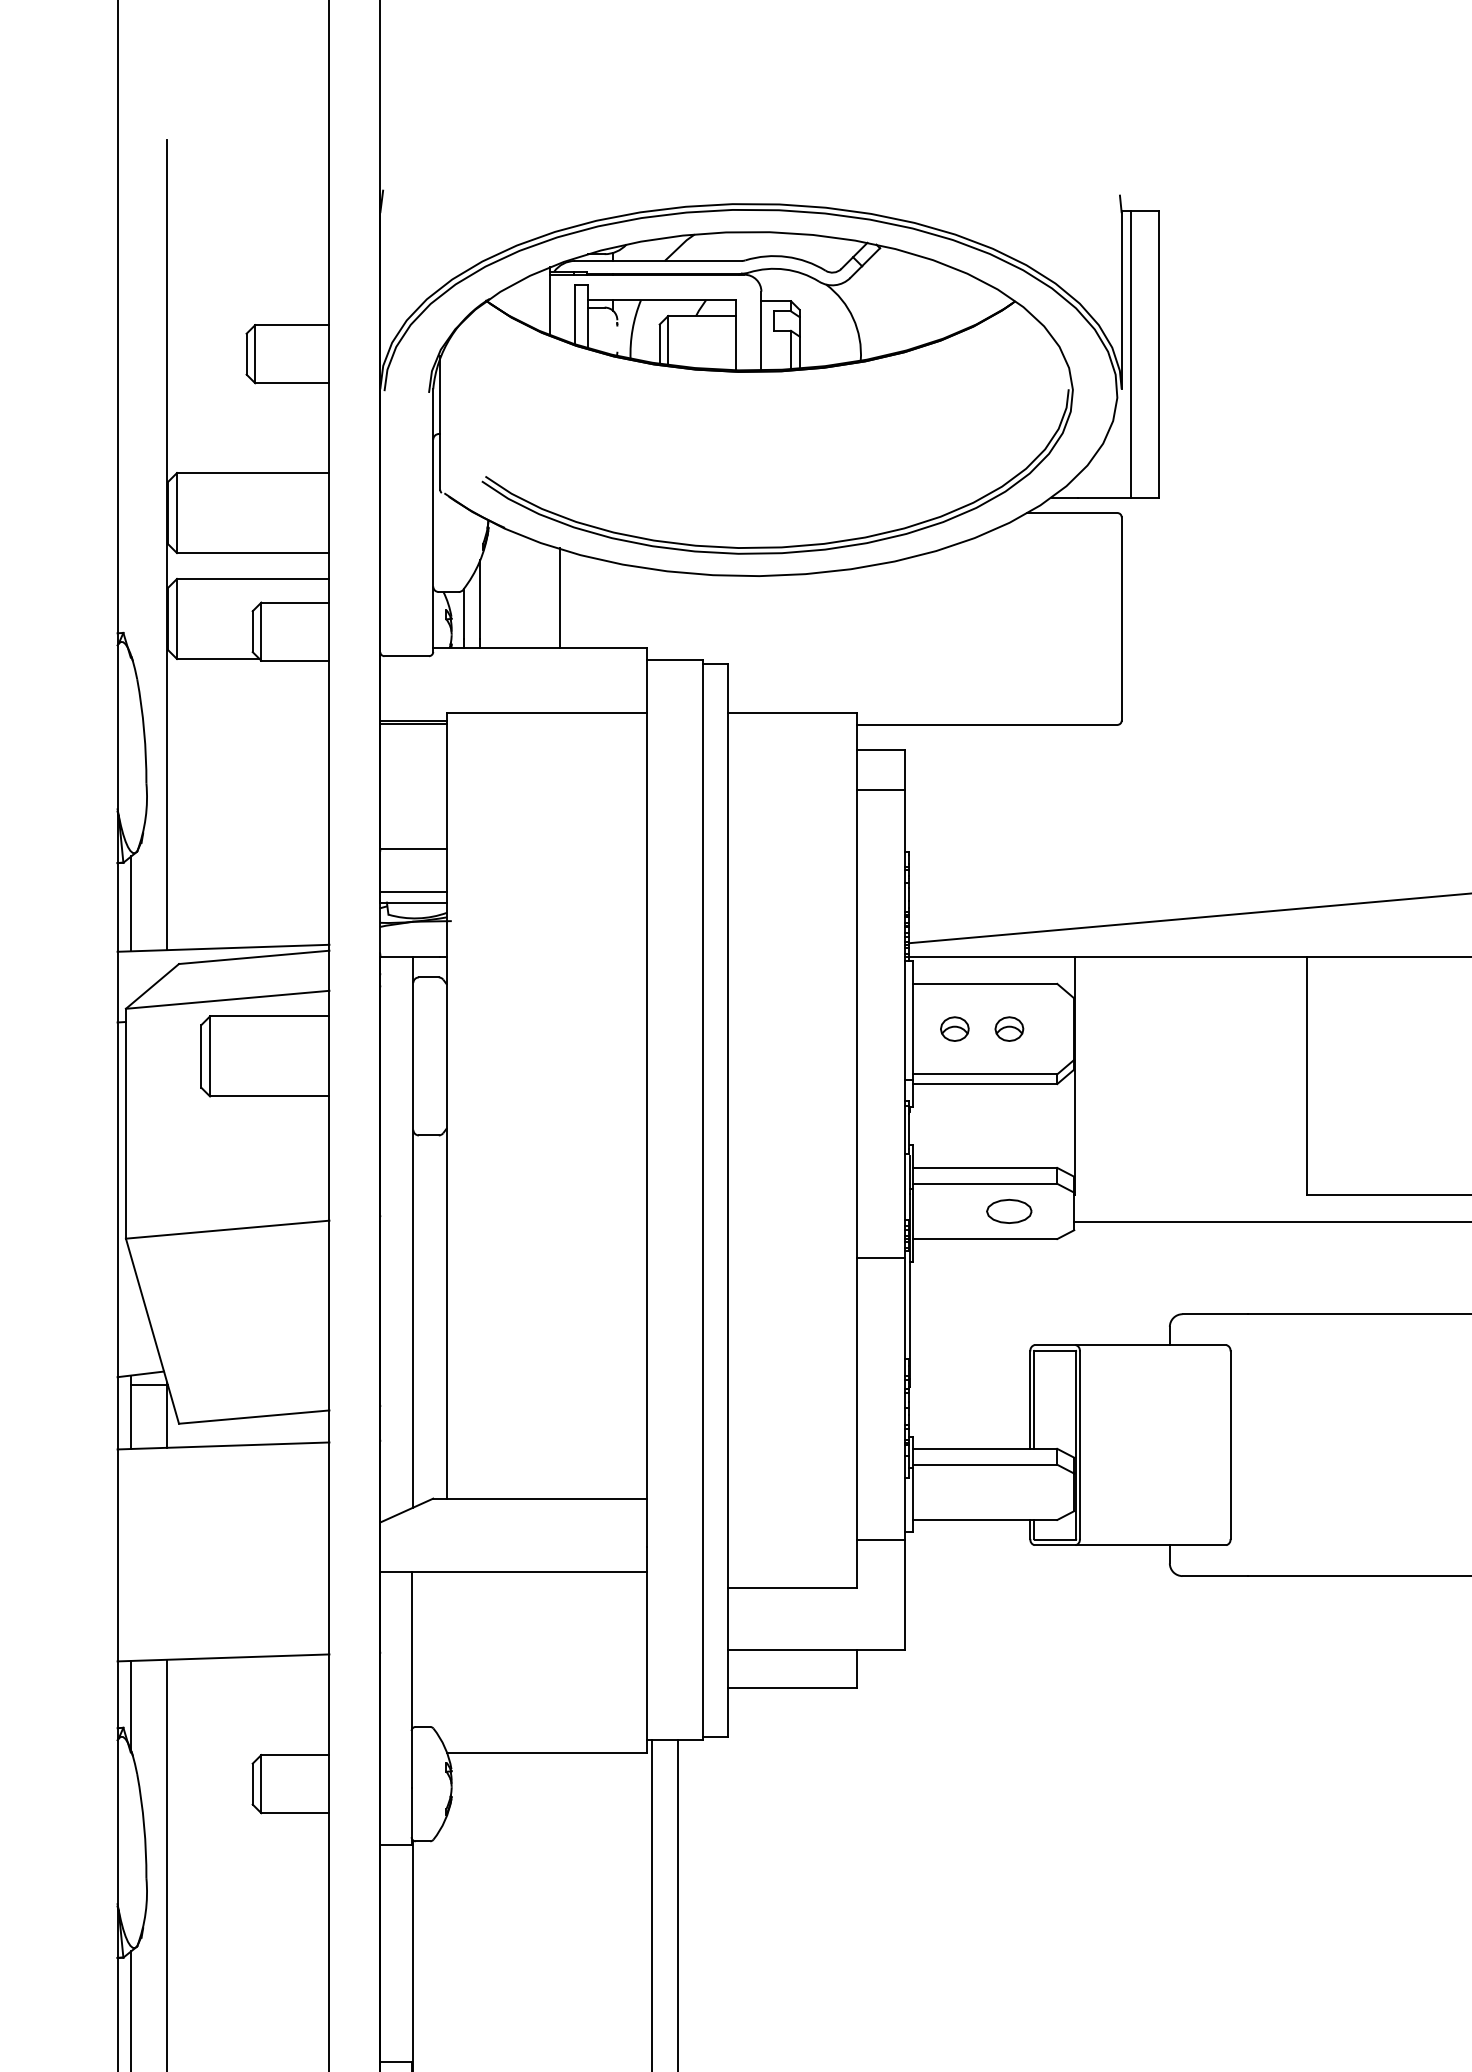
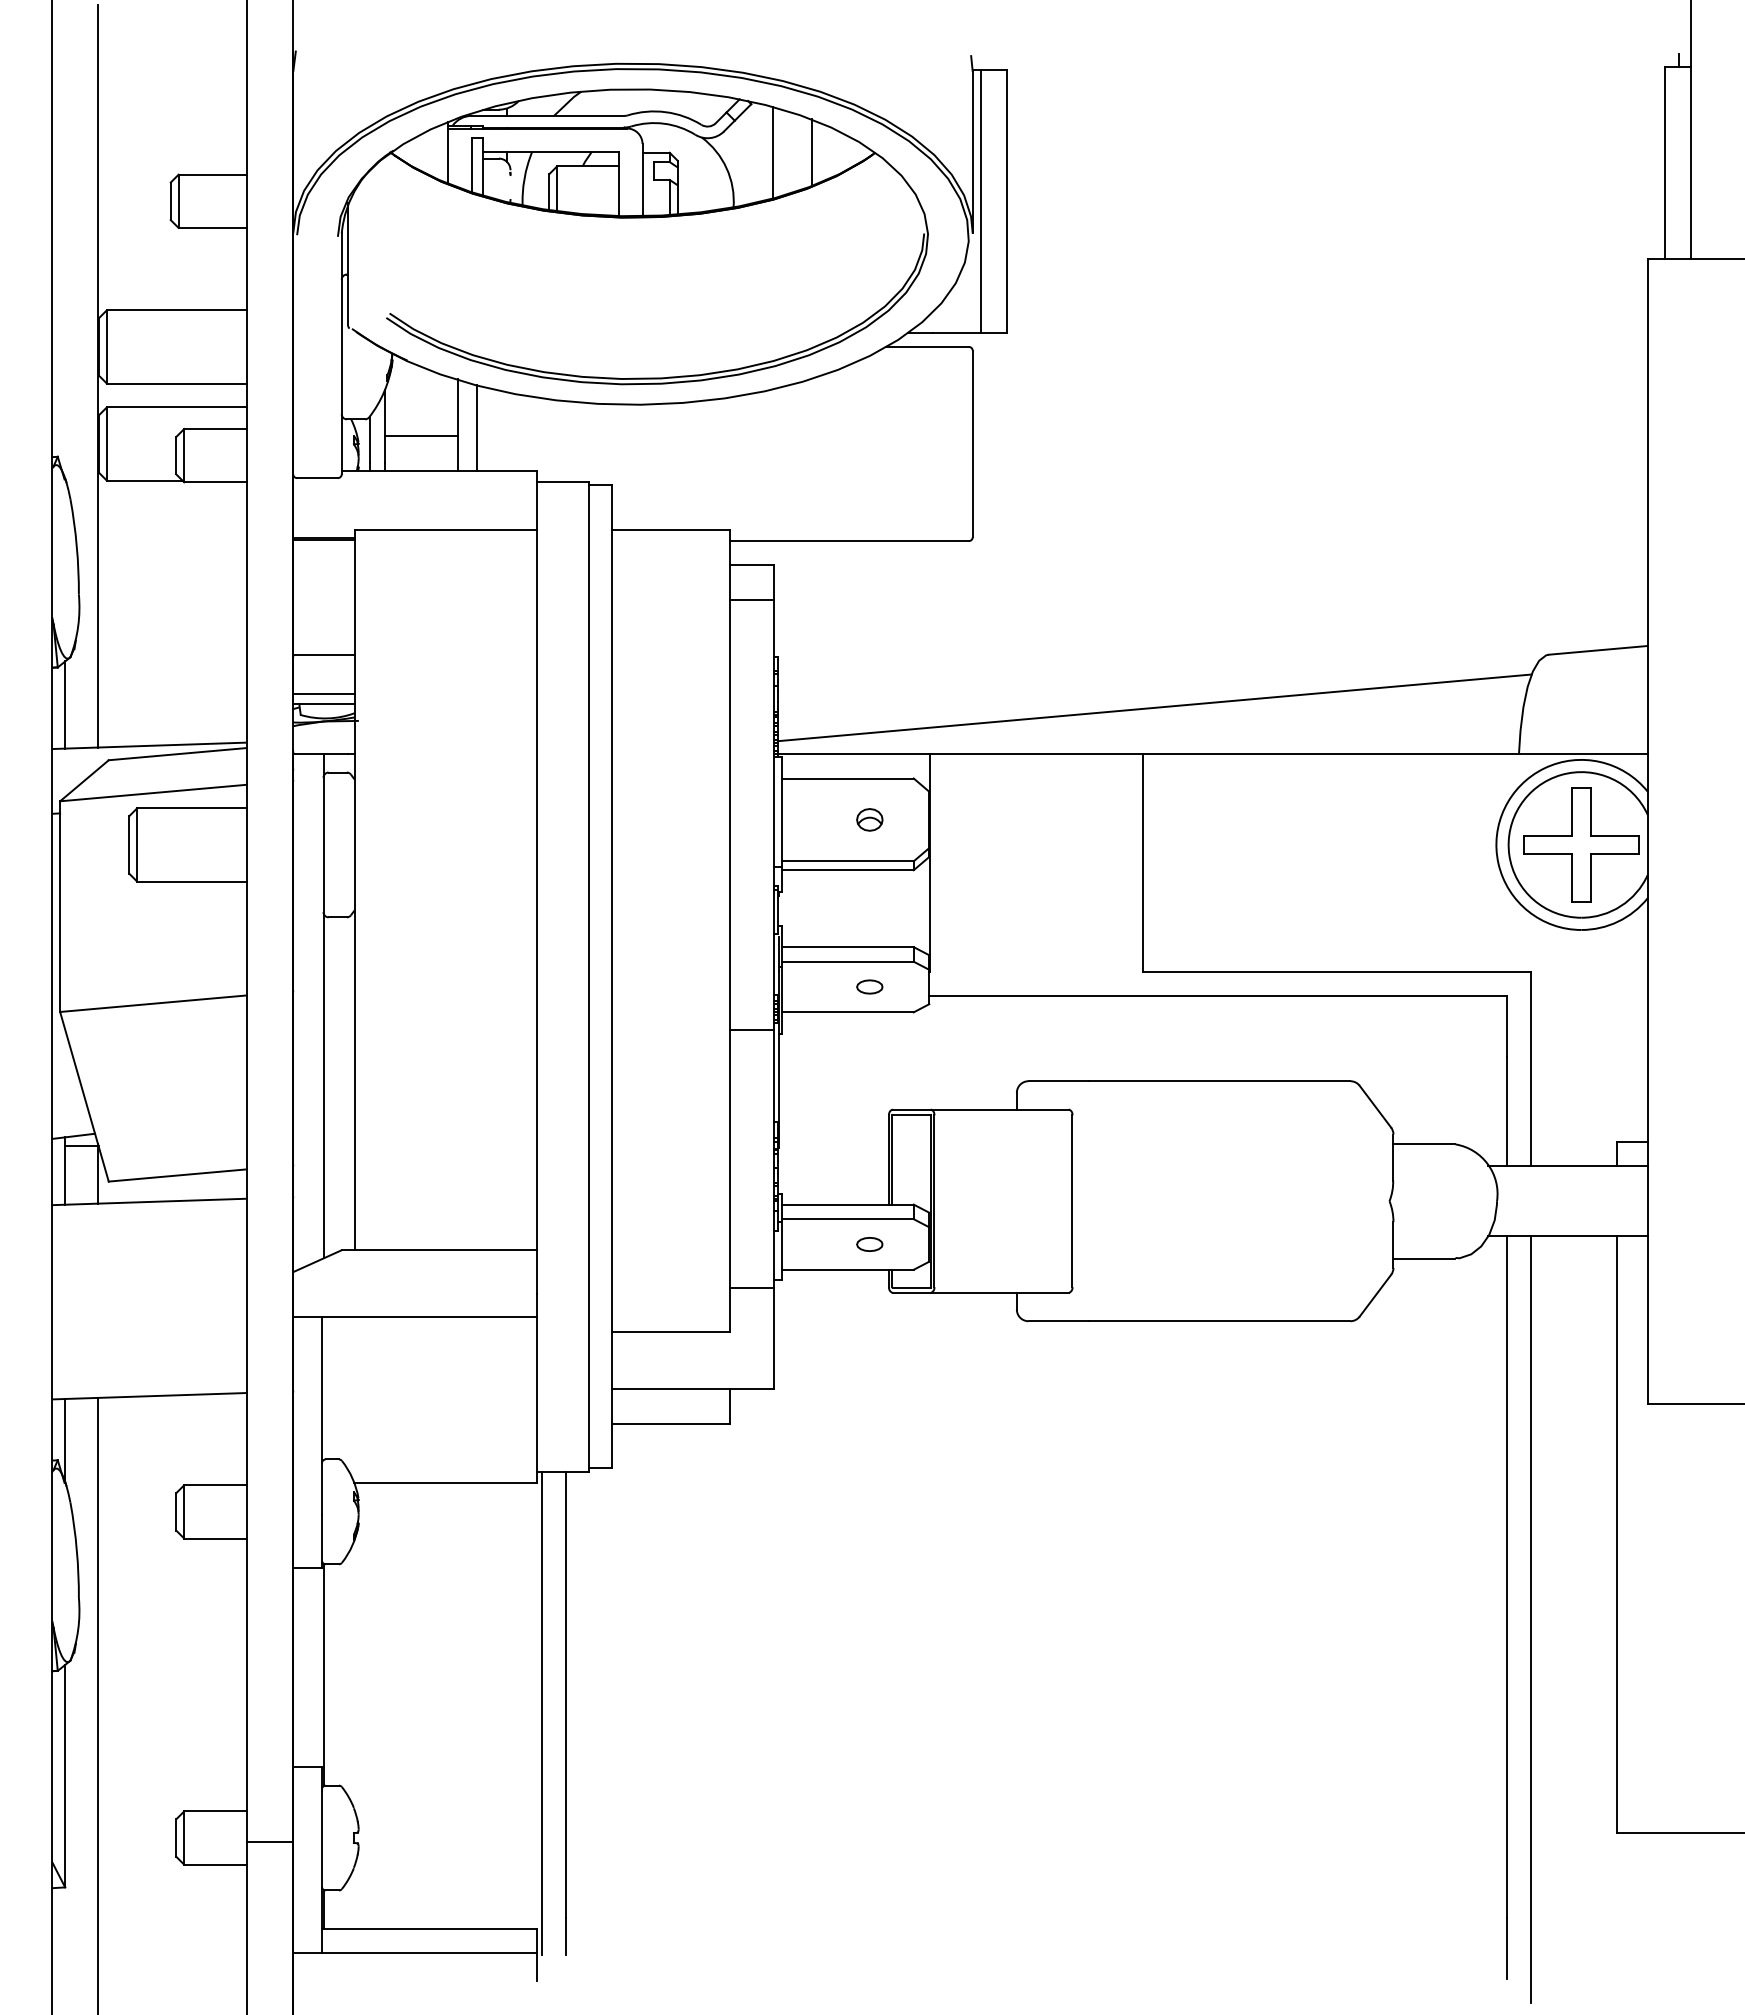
line: (904, 300) -> (773, 152), added
line: (945, 300) -> (811, 152), added
line: (581, 600) -> (477, 427), added
line: (519, 610) -> (420, 436), added
part: (954, 1028) -> (819, 819), removed
part: (1009, 1210) -> (869, 986), size x0.62
part: (1009, 1492) -> (869, 1244), added

